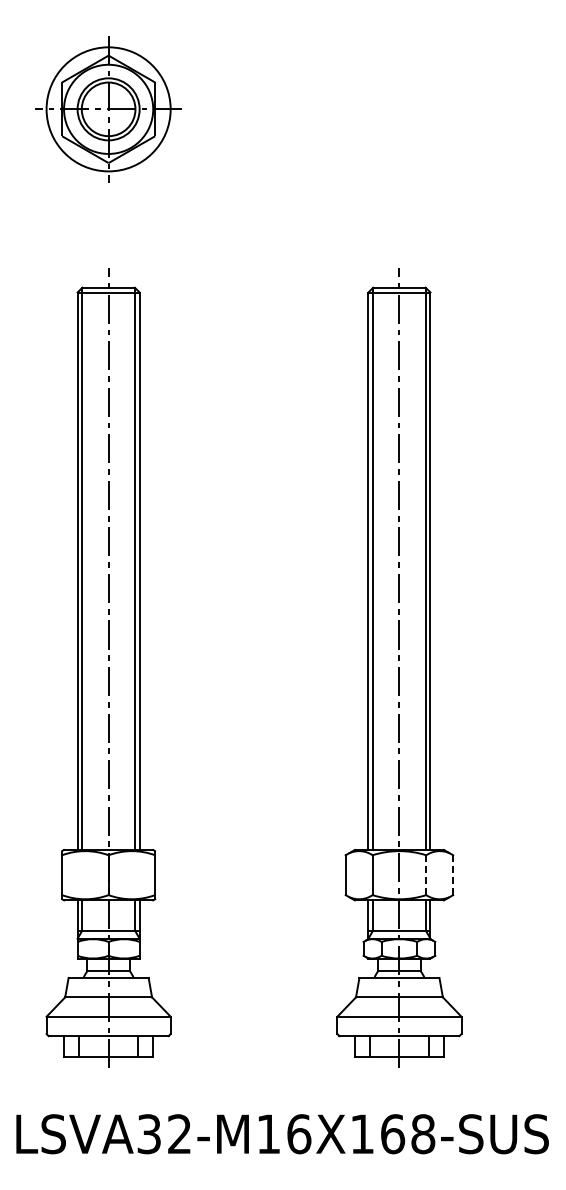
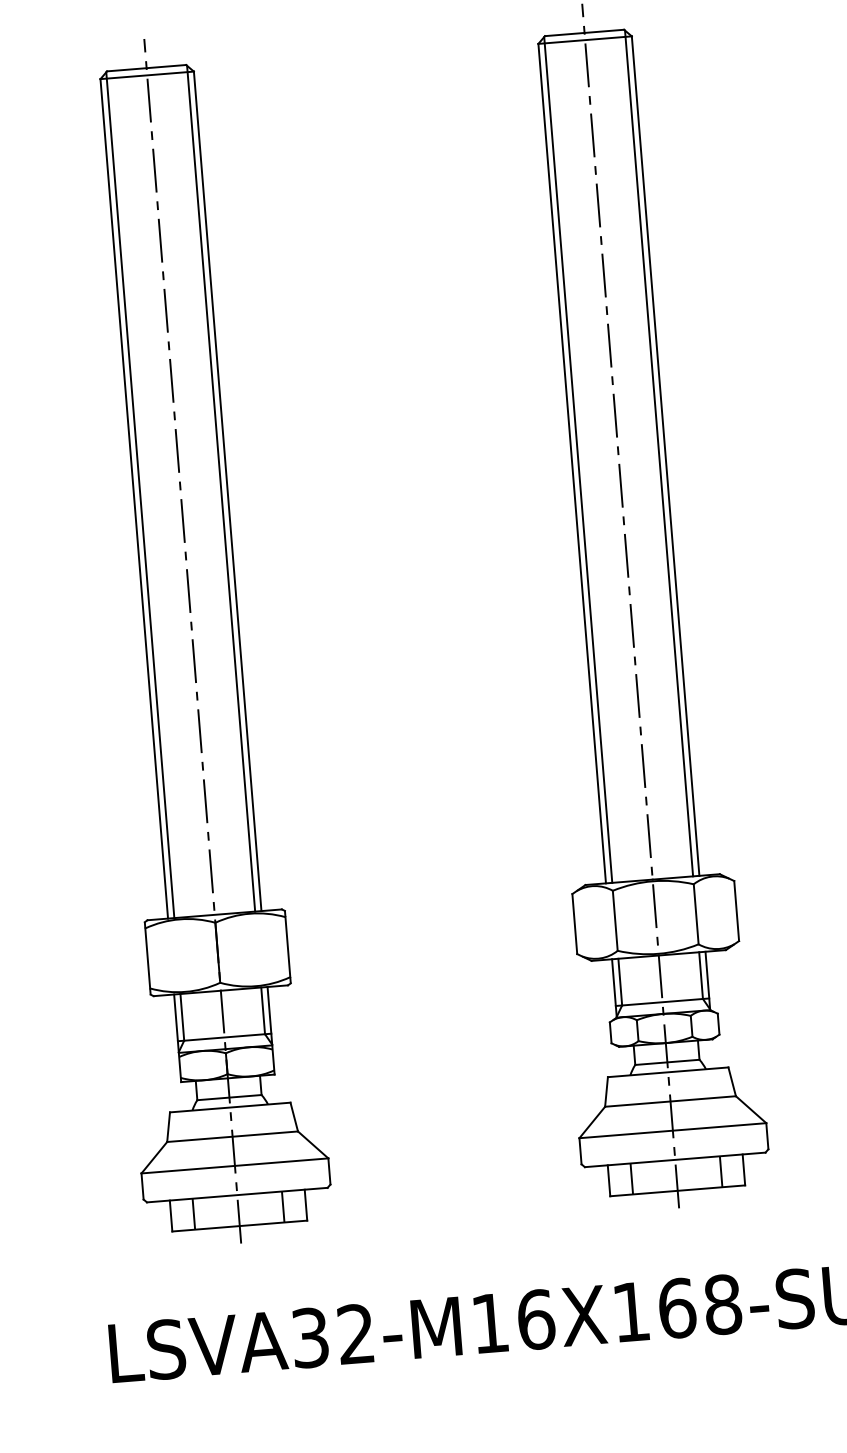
line: (426, 875) -> (696, 914), dashed -> solid
line: (453, 875) -> (737, 911), dashed -> solid

